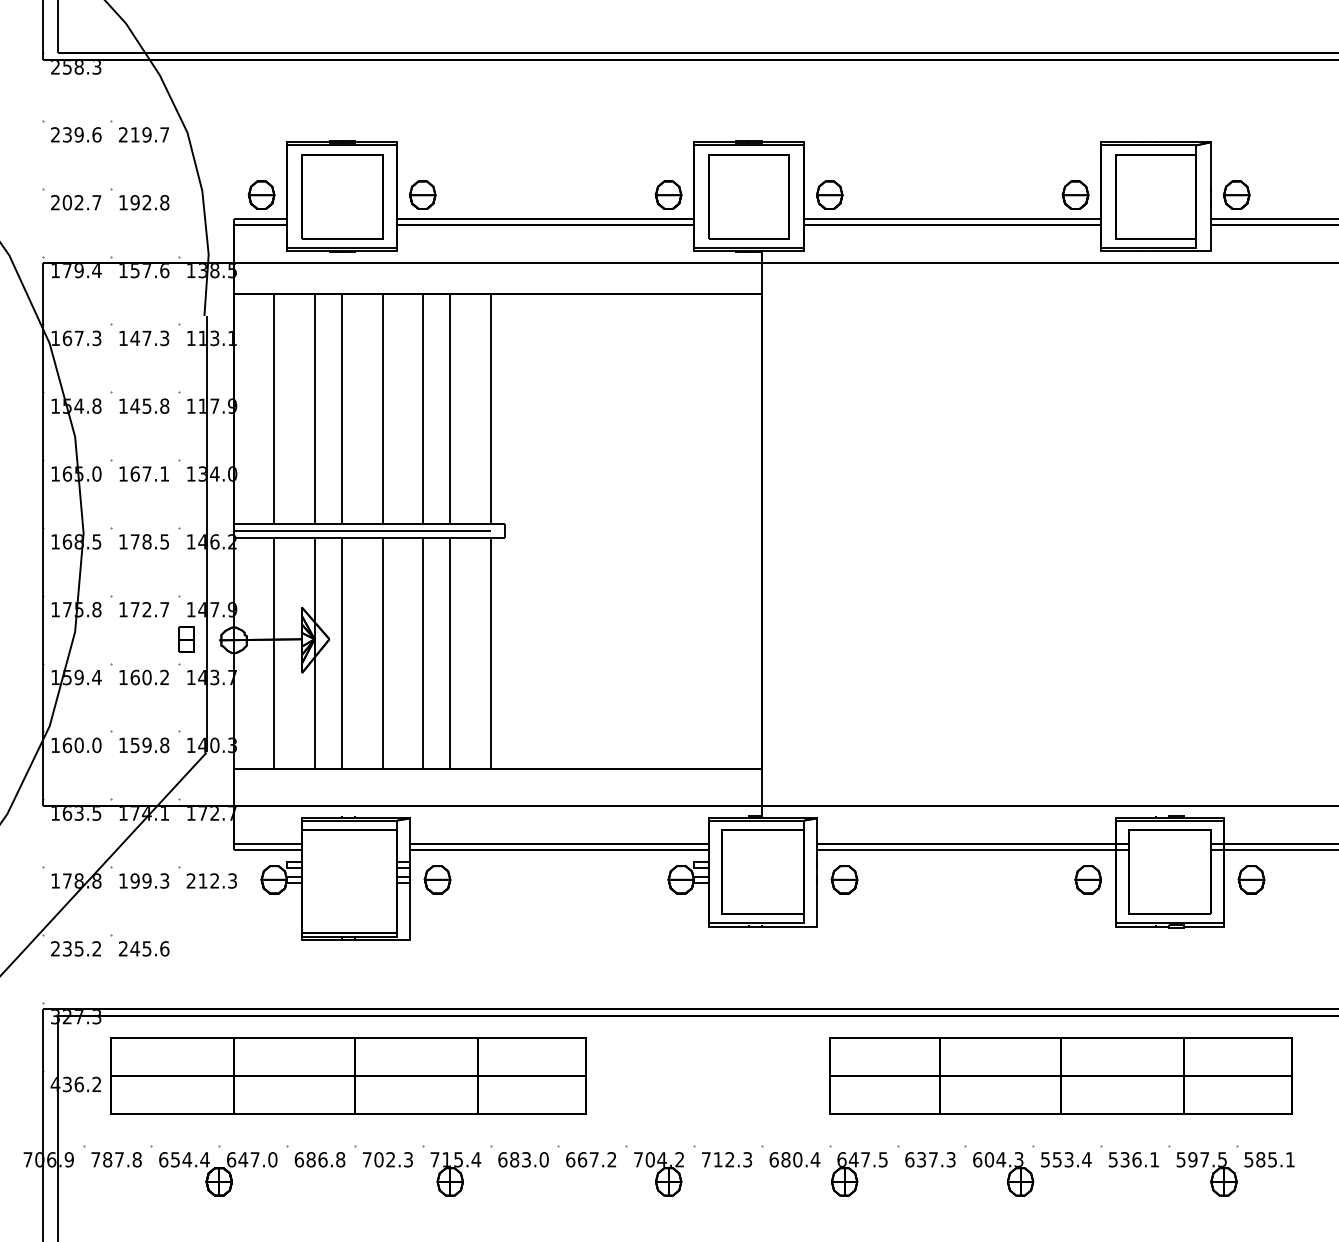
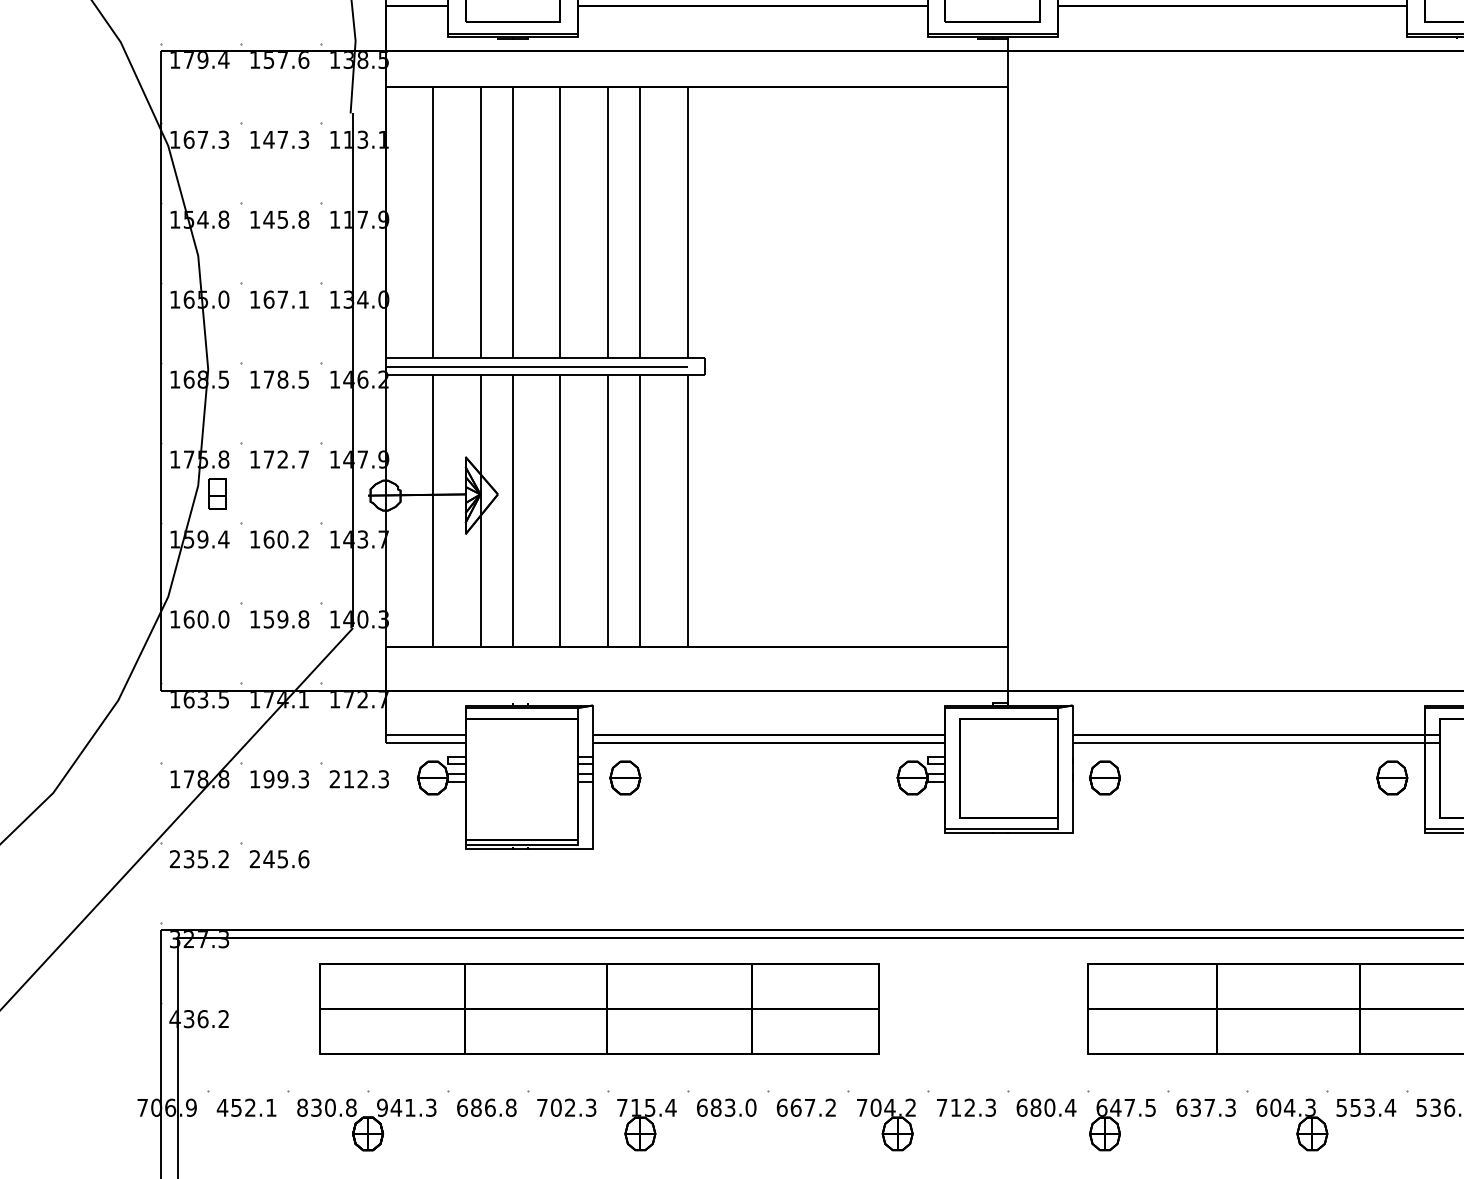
part: (186, 639) -> (217, 494), moved
part: (348, 1075) -> (599, 1008), moved
text: (115, 1159) -> (245, 1107), 787.8 -> 452.1
text: (184, 1159) -> (327, 1107), 654.4 -> 830.8
text: (251, 1159) -> (406, 1107), 647.0 -> 941.3

